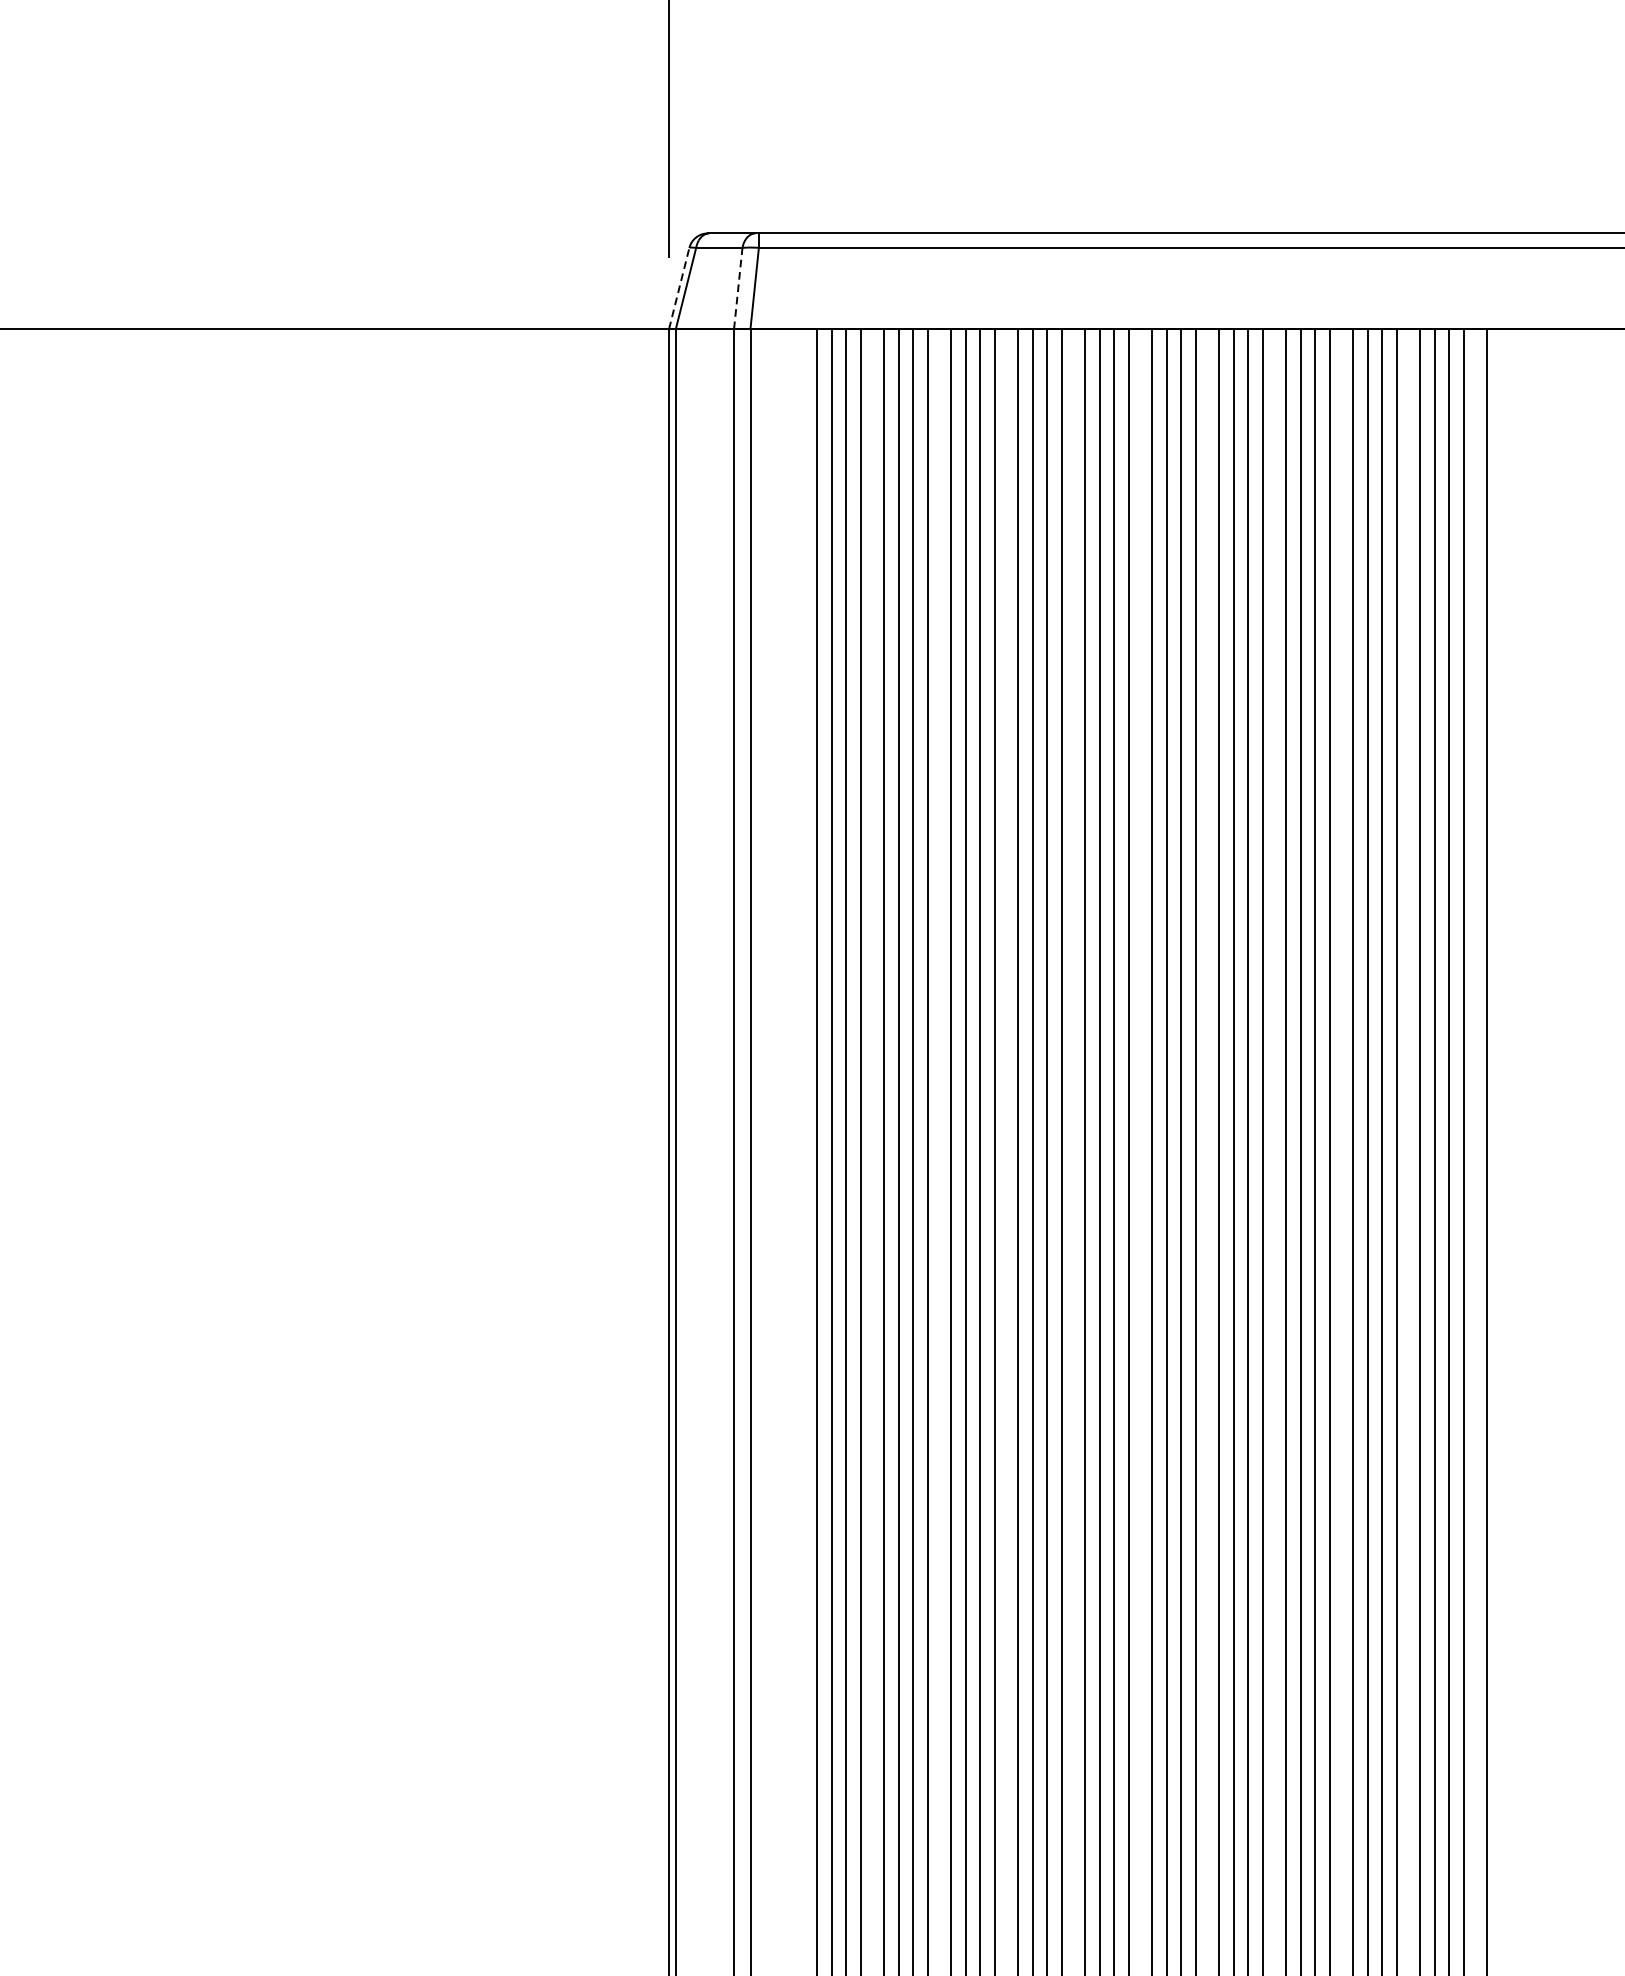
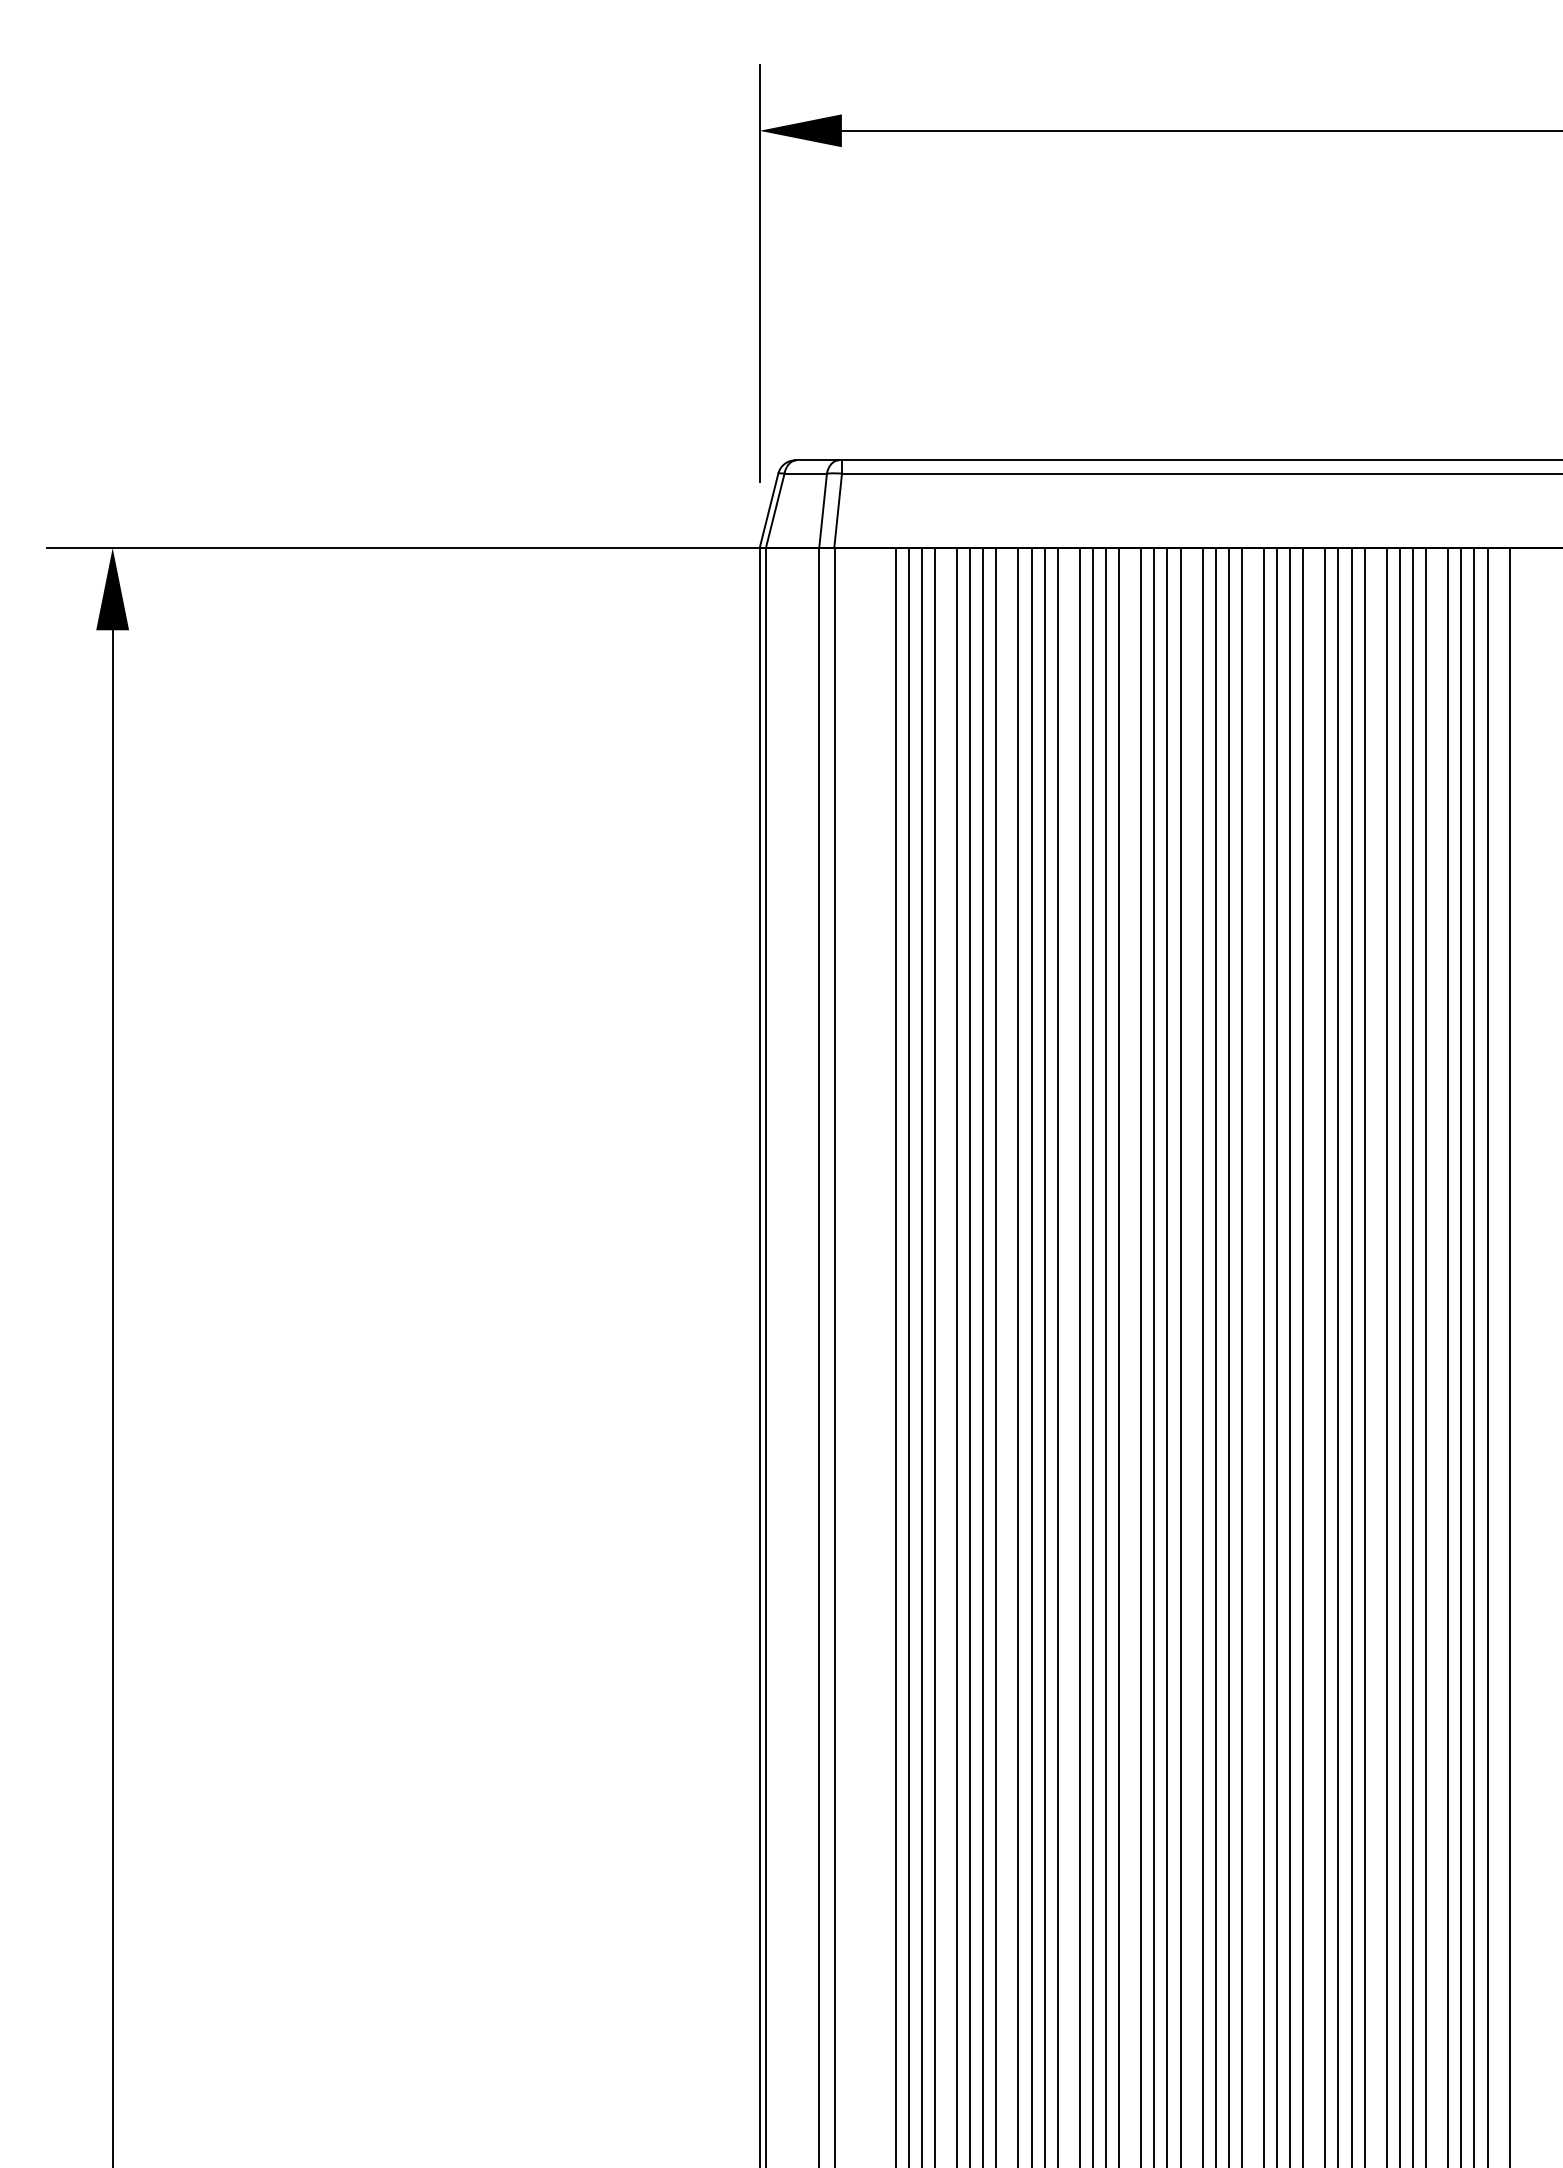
line: (679, 288) -> (769, 510), dashed -> solid
line: (738, 288) -> (823, 510), dashed -> solid

